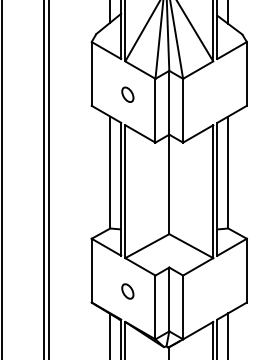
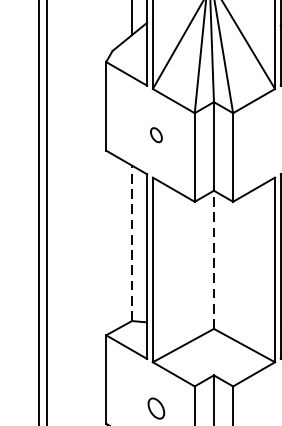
part: (127, 94) -> (155, 134), size x0.7
line: (110, 172) -> (132, 243), solid -> dashed
line: (169, 184) -> (214, 259), solid -> dashed

